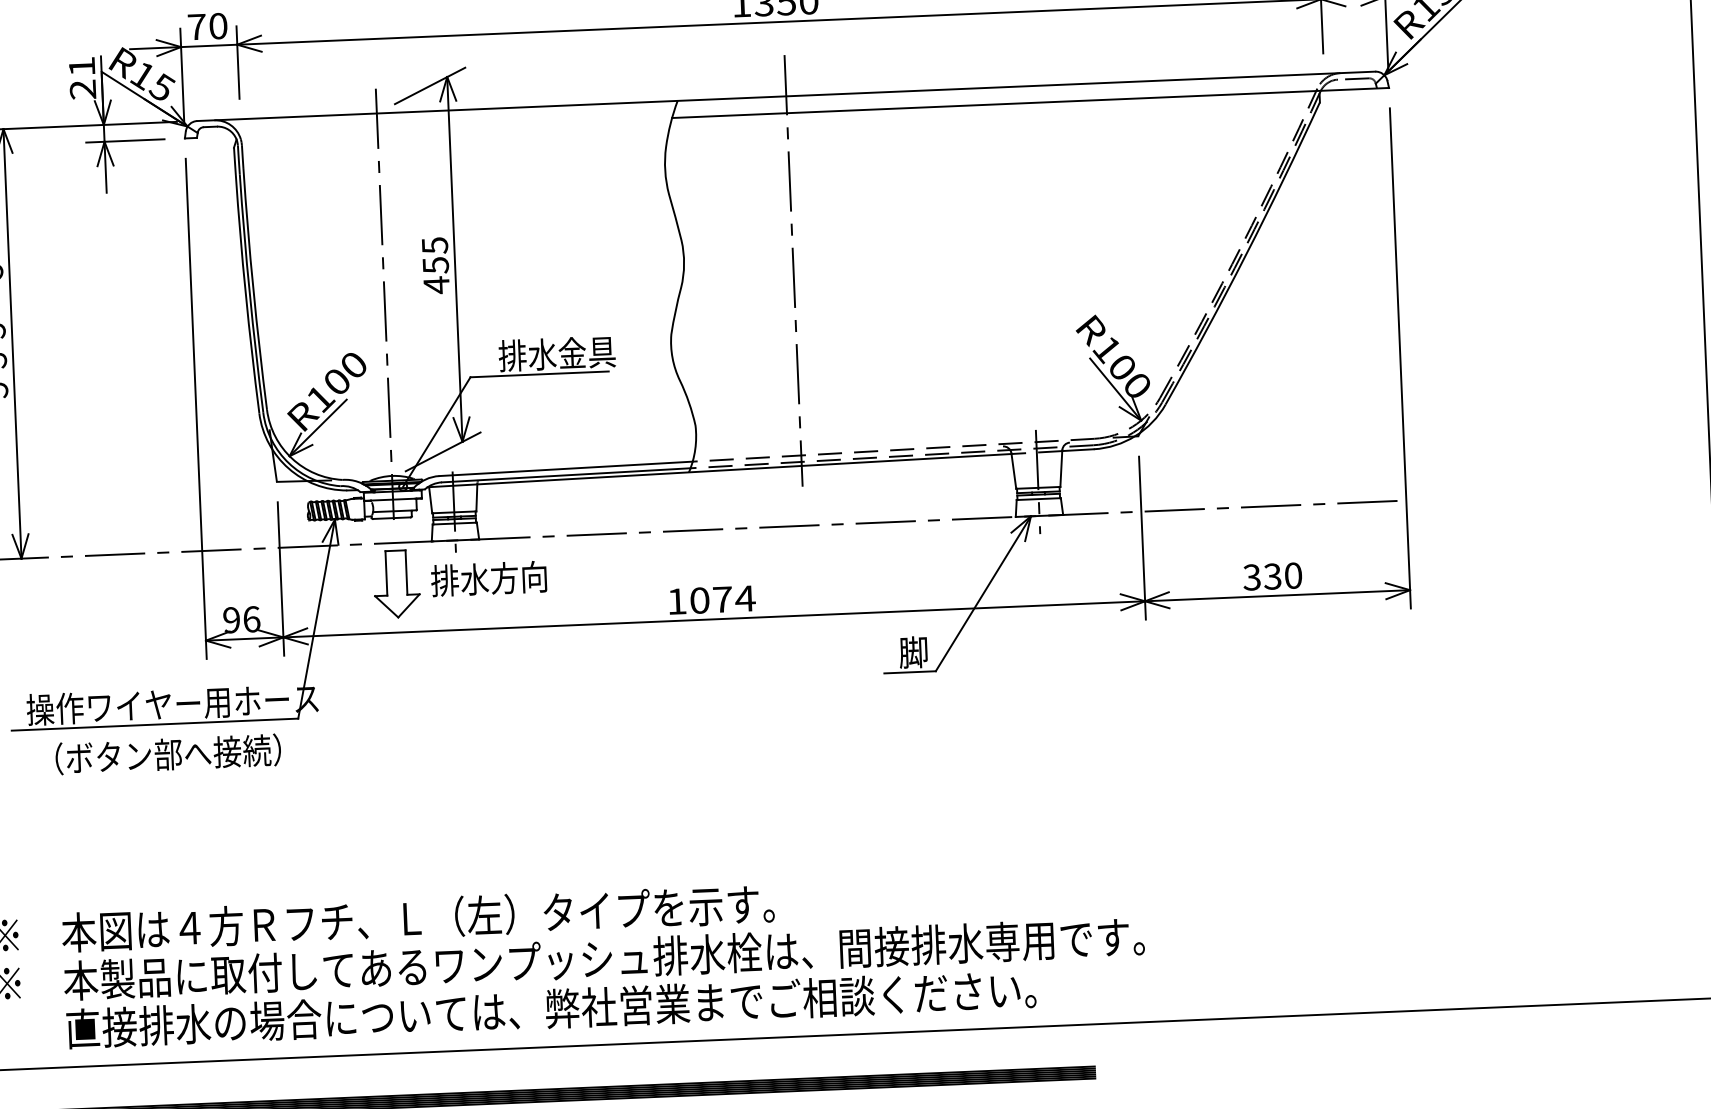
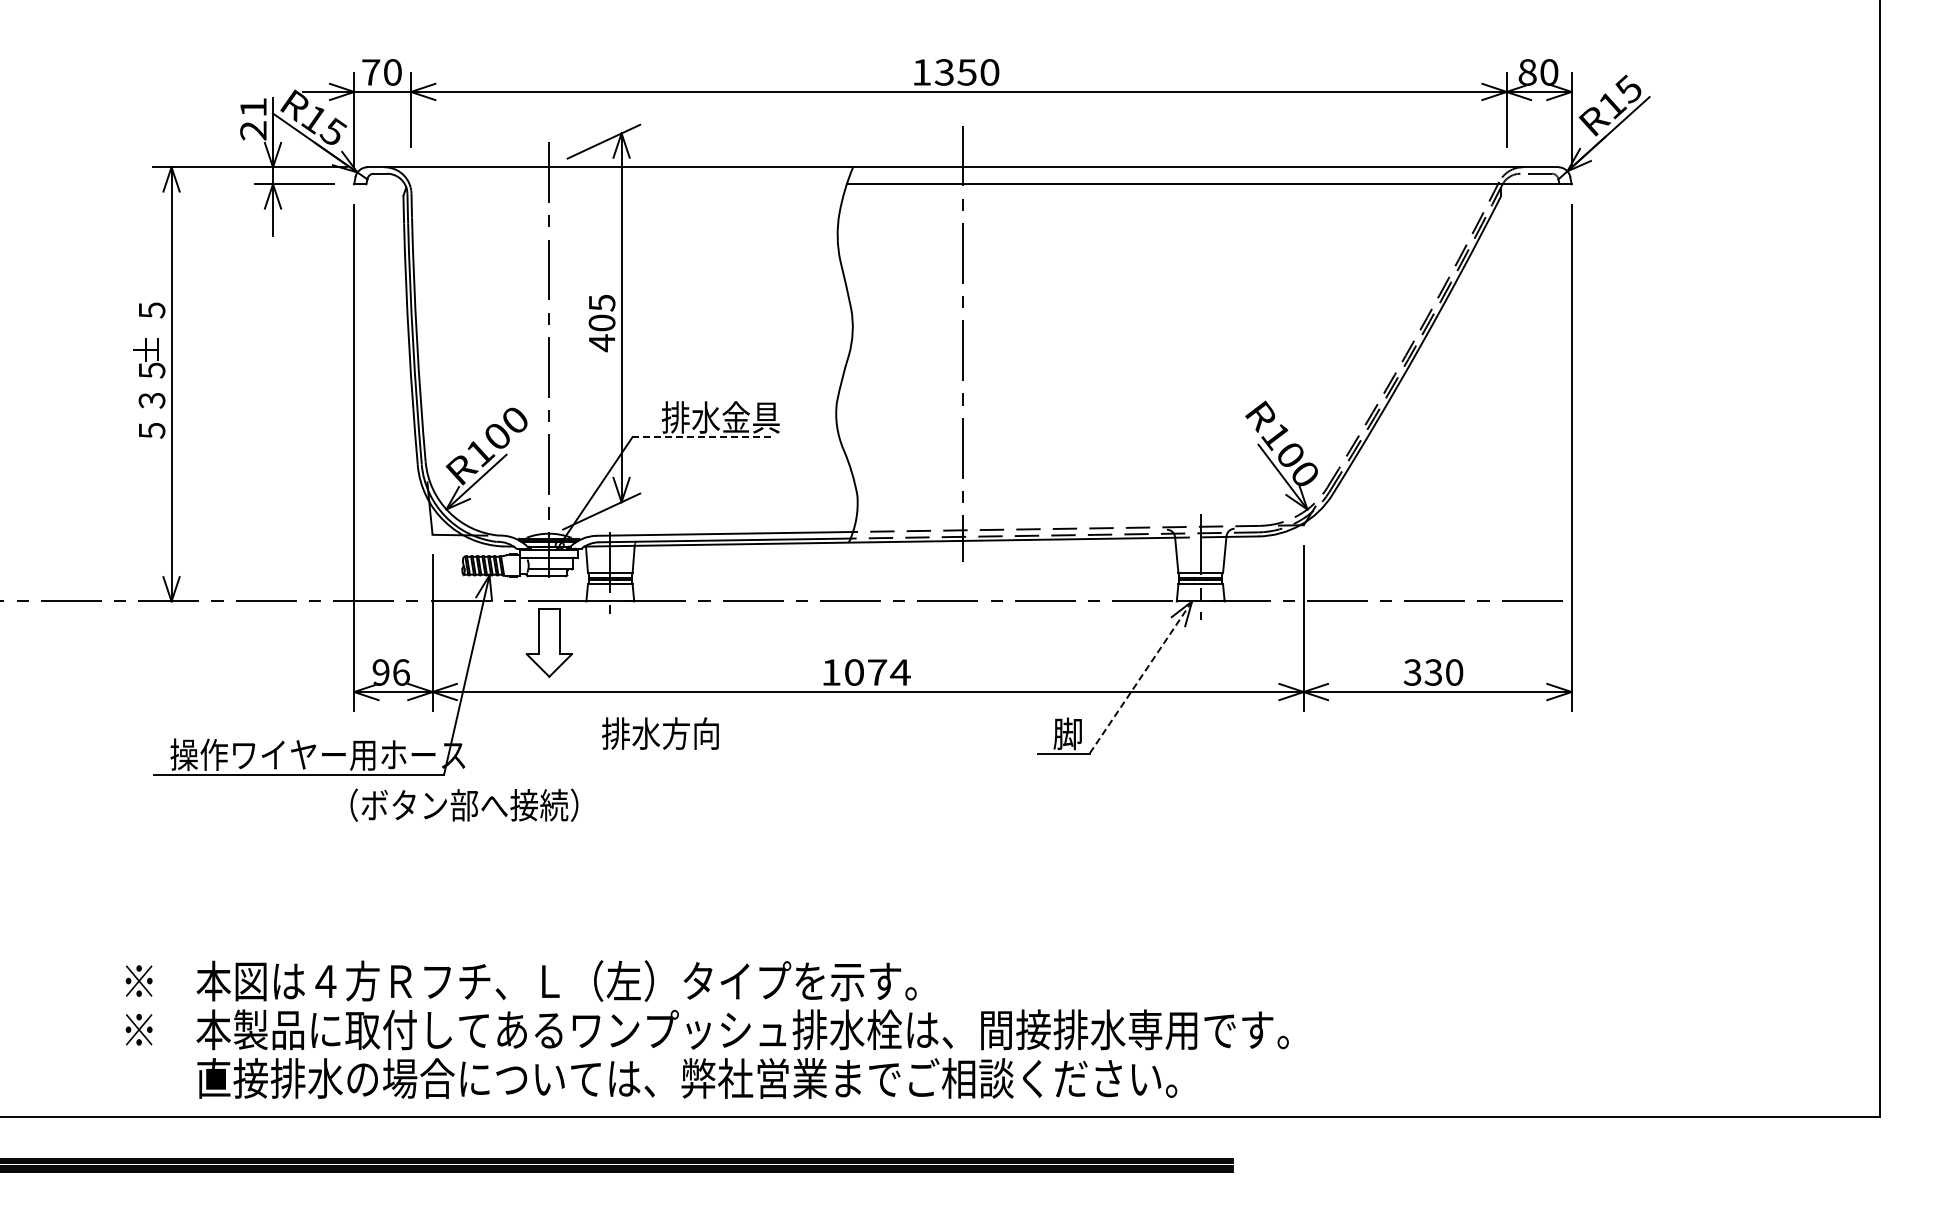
text: (435, 264) -> (601, 322), 455 -> 405
line: (539, 374) -> (702, 437), solid -> dashed
text: (488, 578) -> (660, 733), moved
line: (983, 593) -> (1140, 677), solid -> dashed
text: (168, 753) -> (464, 804), moved

